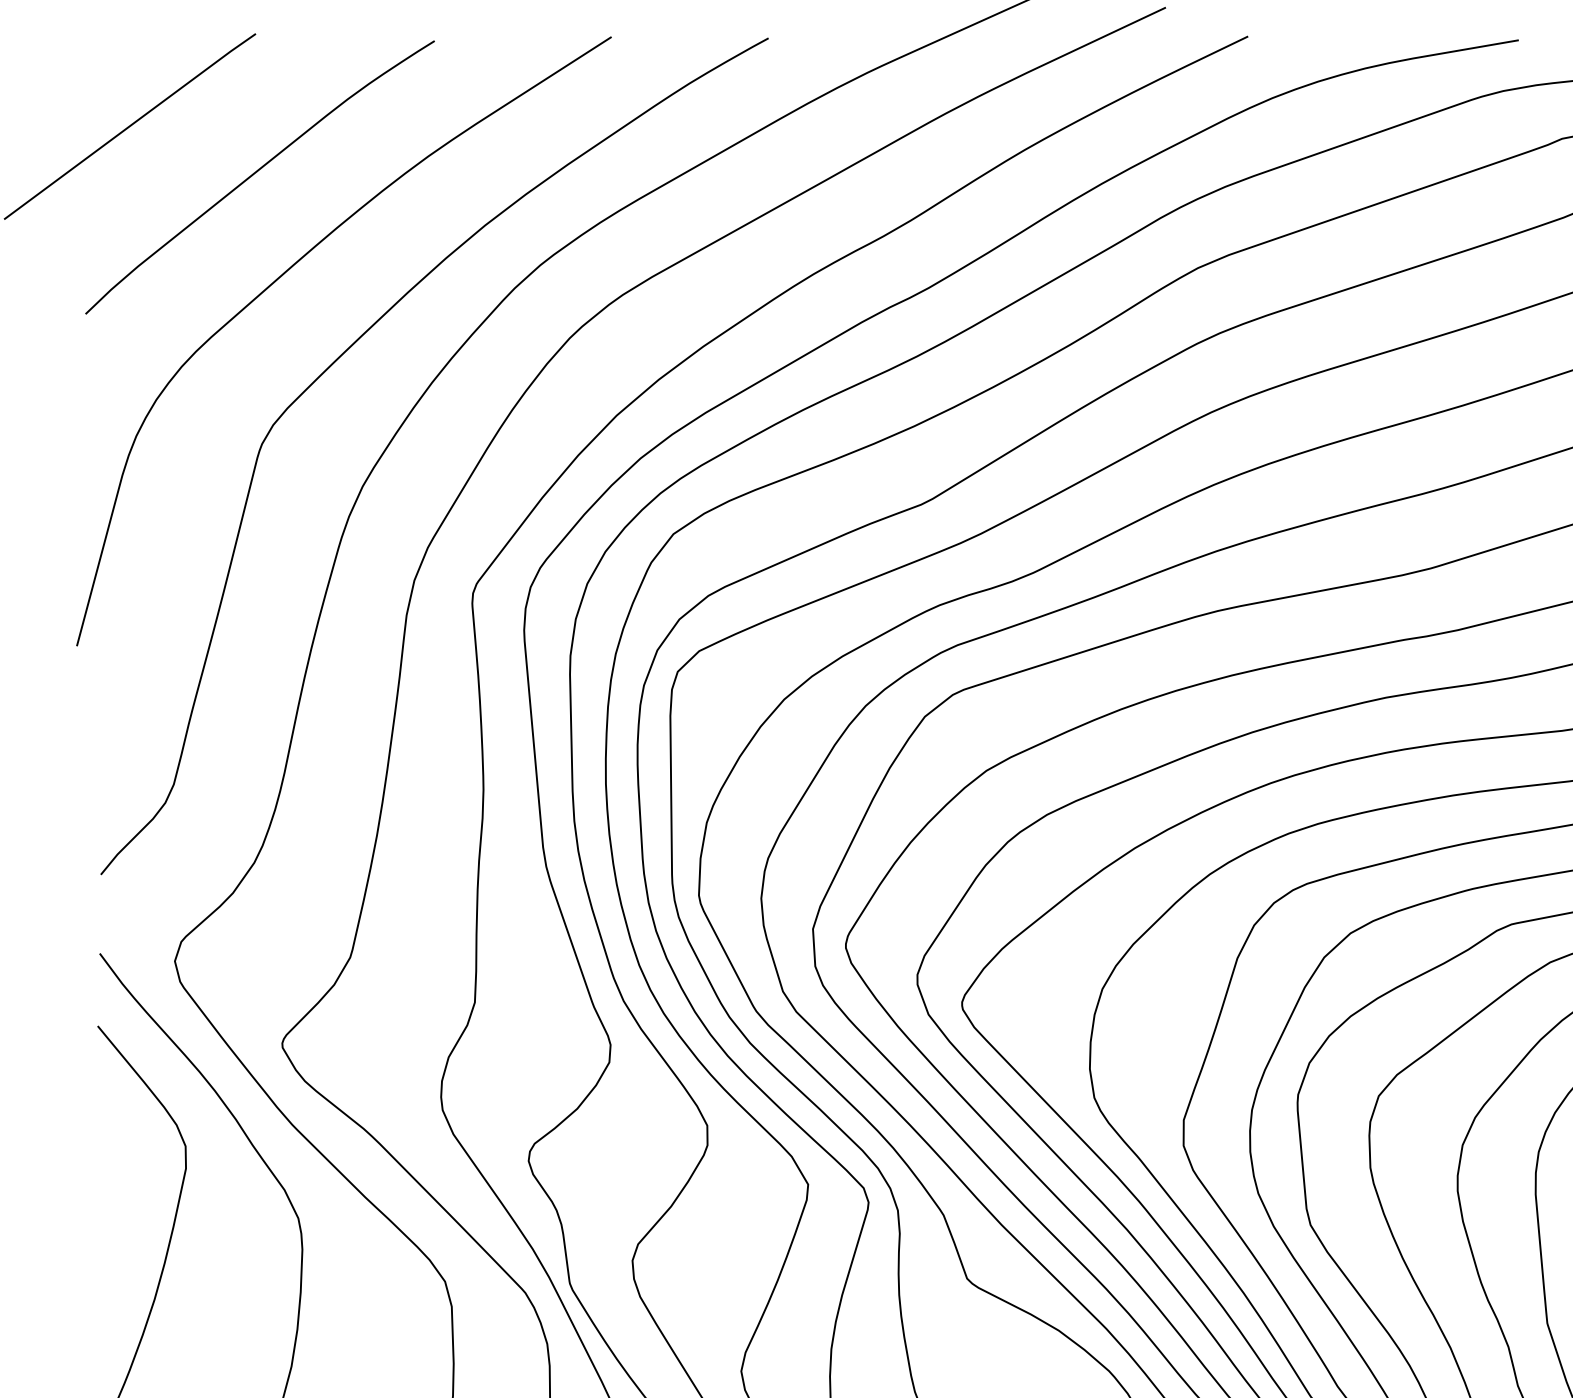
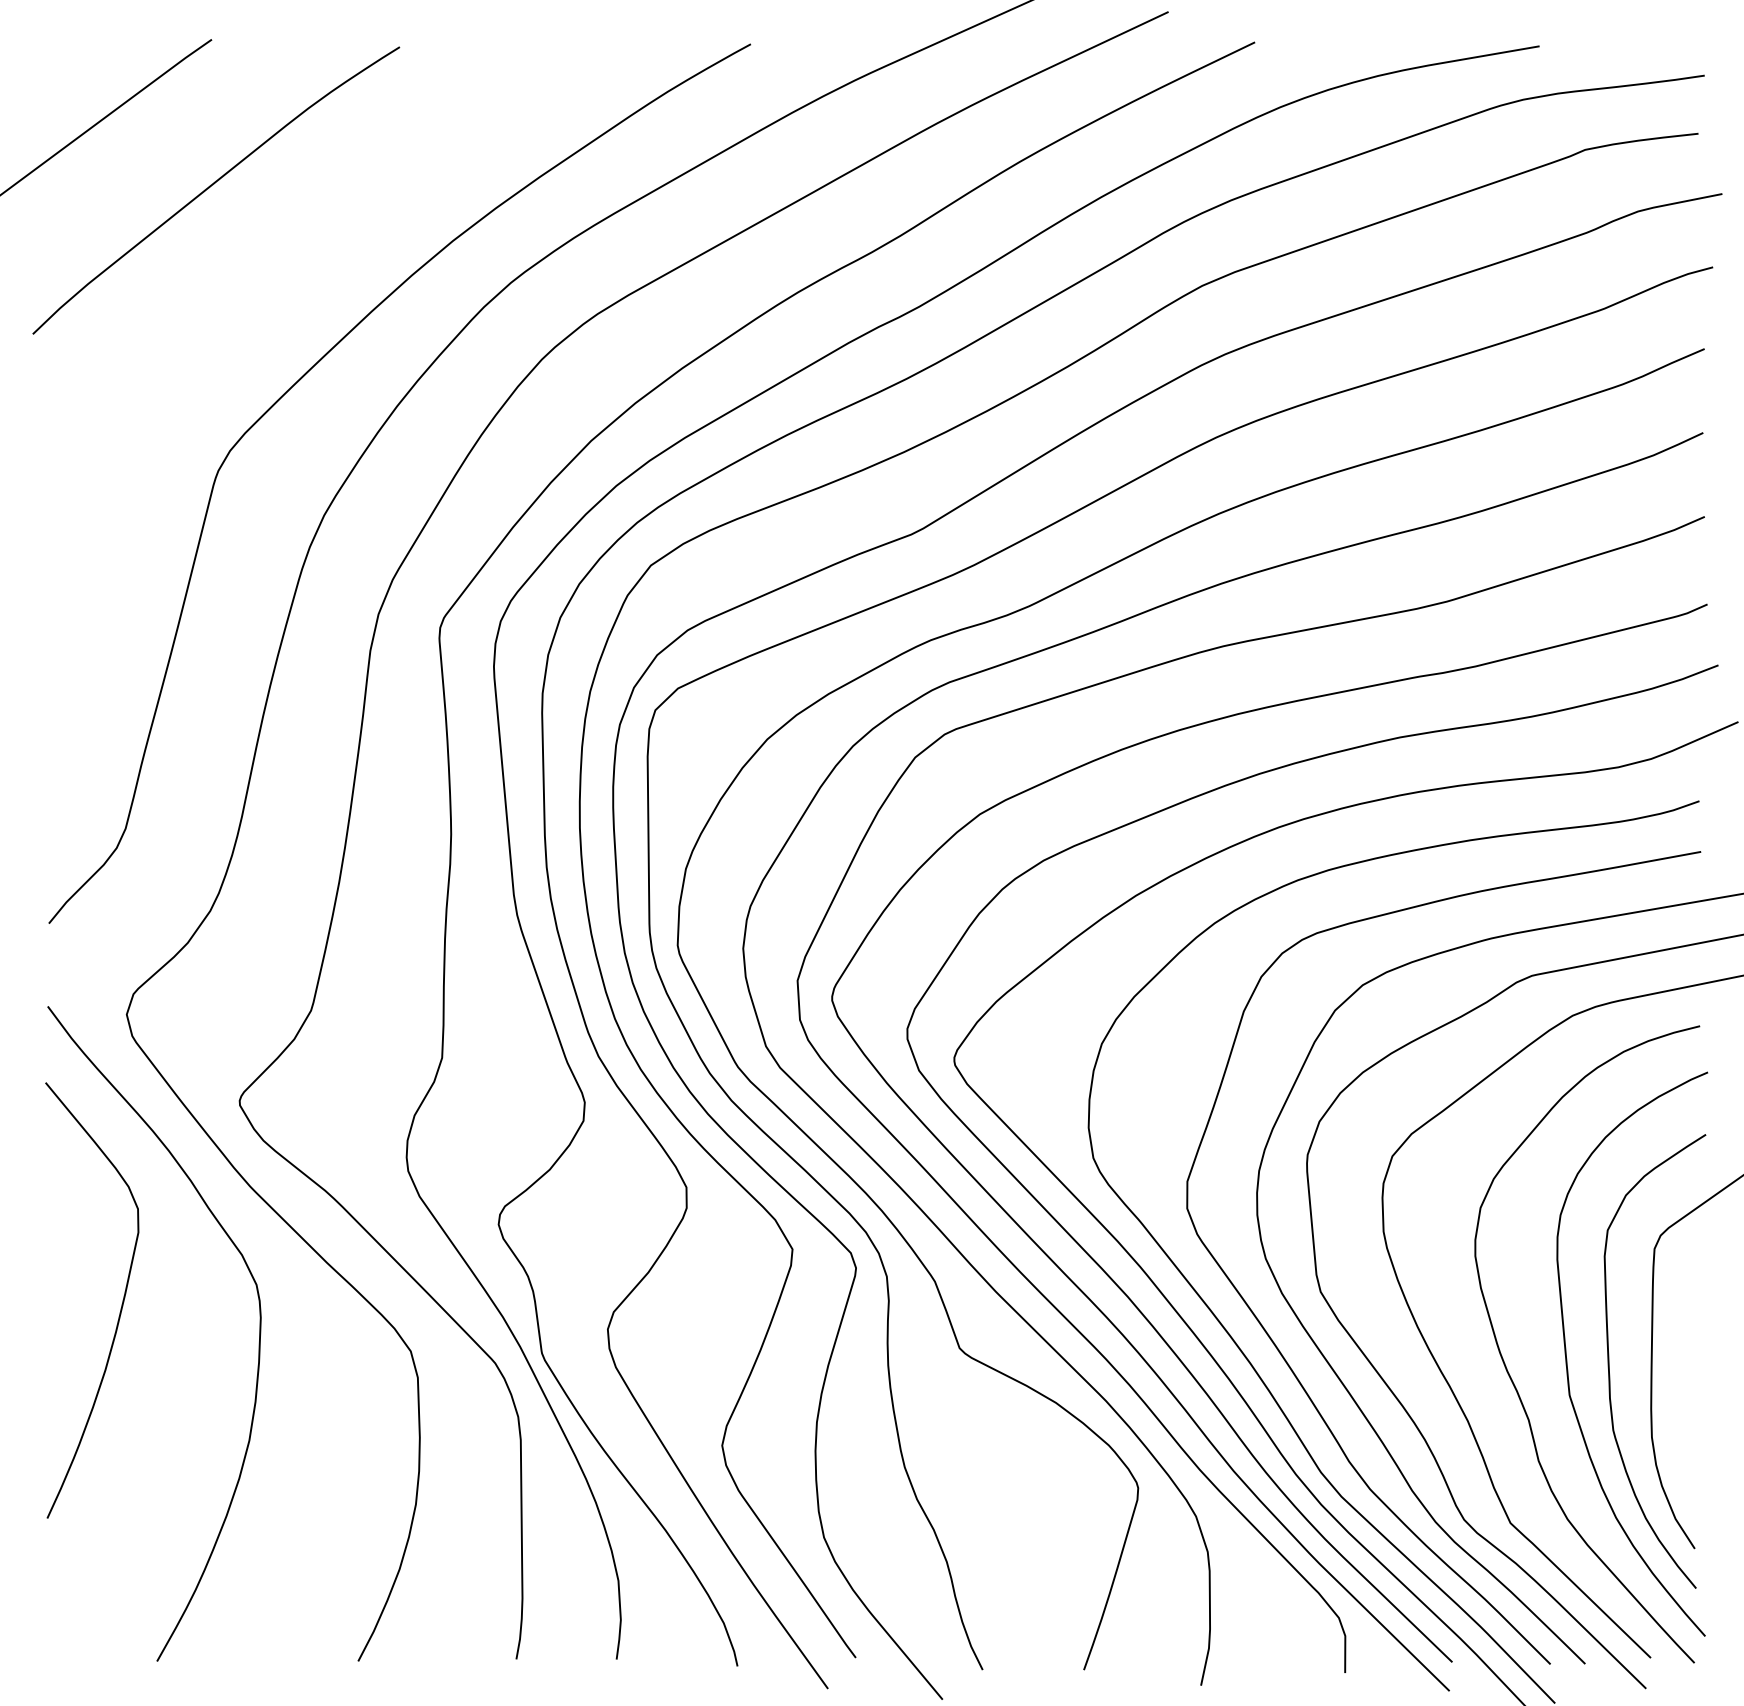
curve: (286, 272) -> (244, 290), removed

